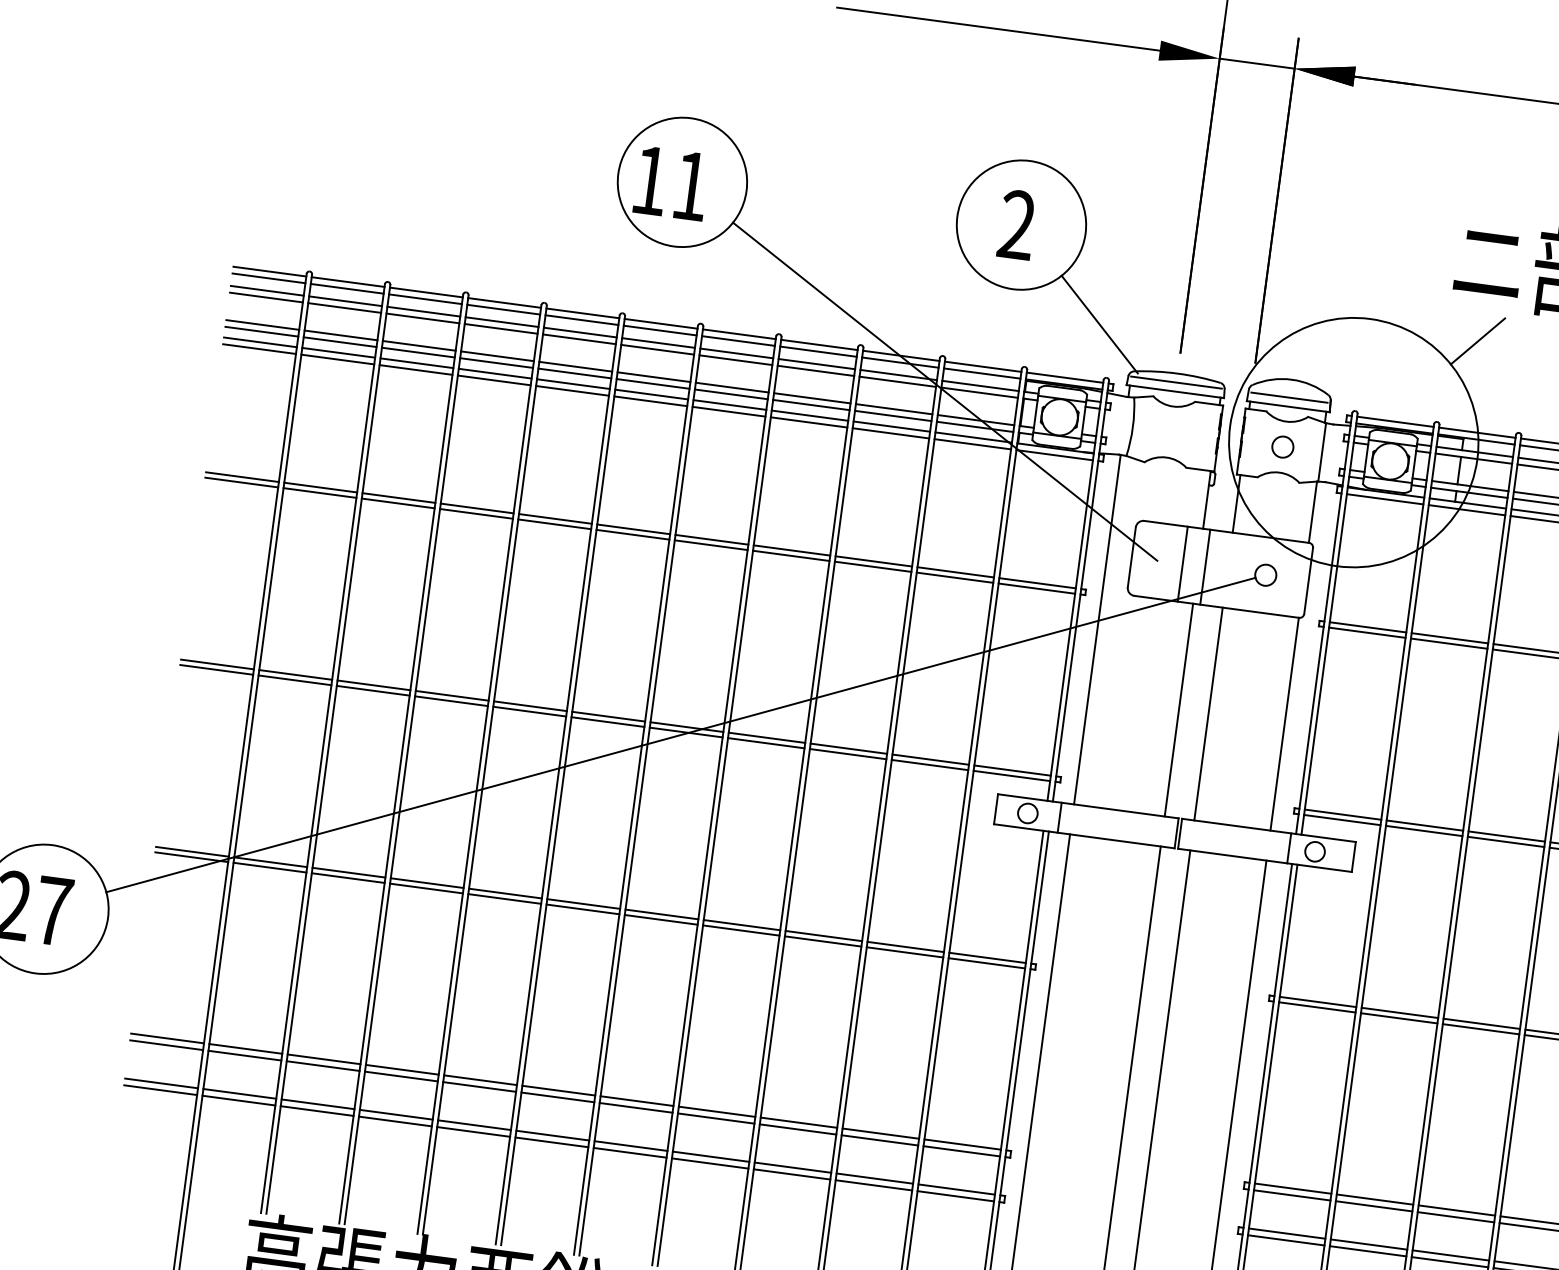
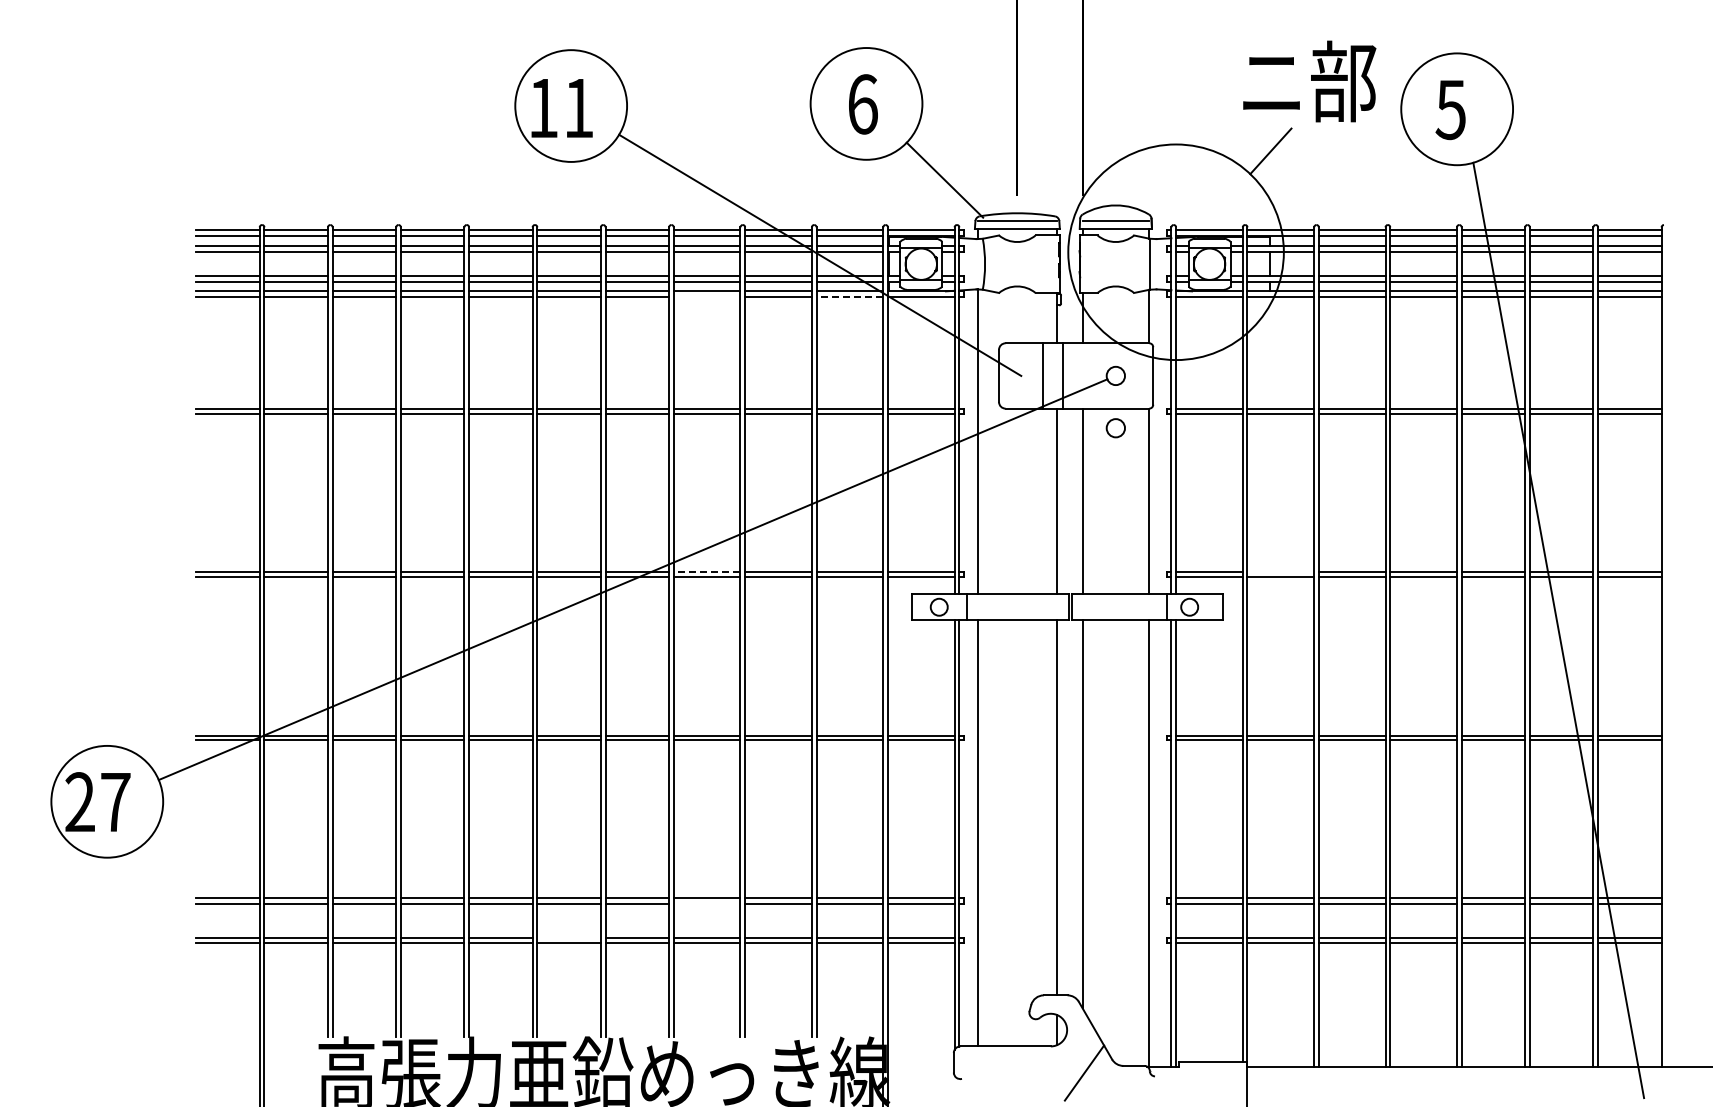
text: (1016, 225) -> (862, 104), 2 -> 6
line: (808, 422) -> (706, 297), removed
line: (972, 444) -> (849, 297), solid -> dashed
circle: (1282, 447) -> (1115, 428), moved
line: (766, 738) -> (706, 572), solid -> dashed
line: (1424, 825) -> (1280, 572), removed
line: (715, 1118) -> (706, 904), removed
line: (552, 1135) -> (568, 937), removed

